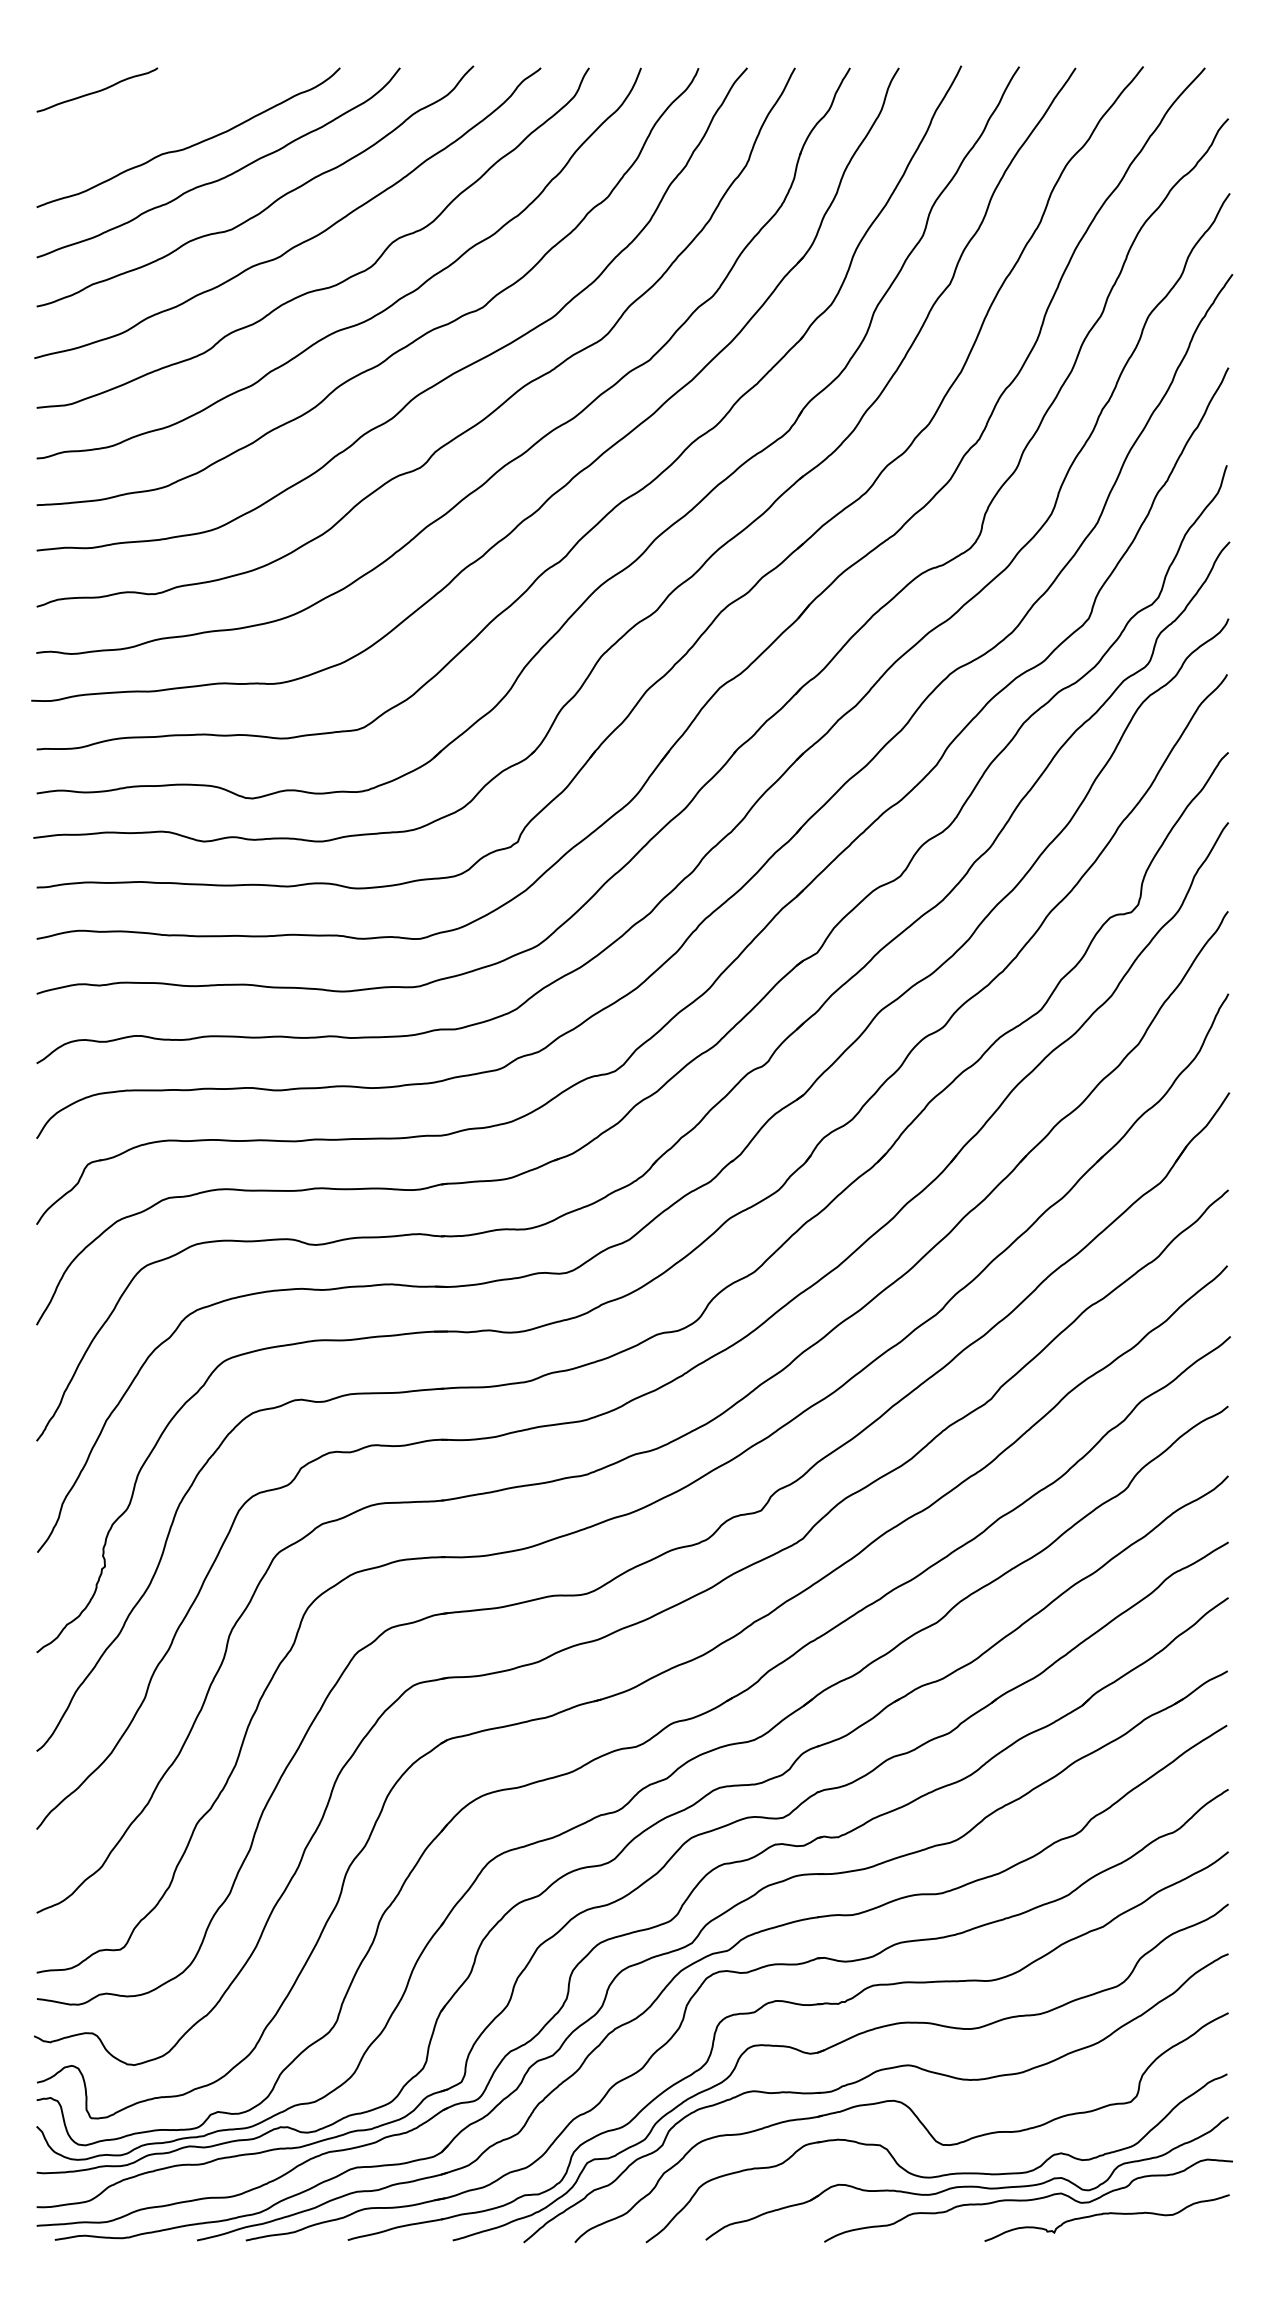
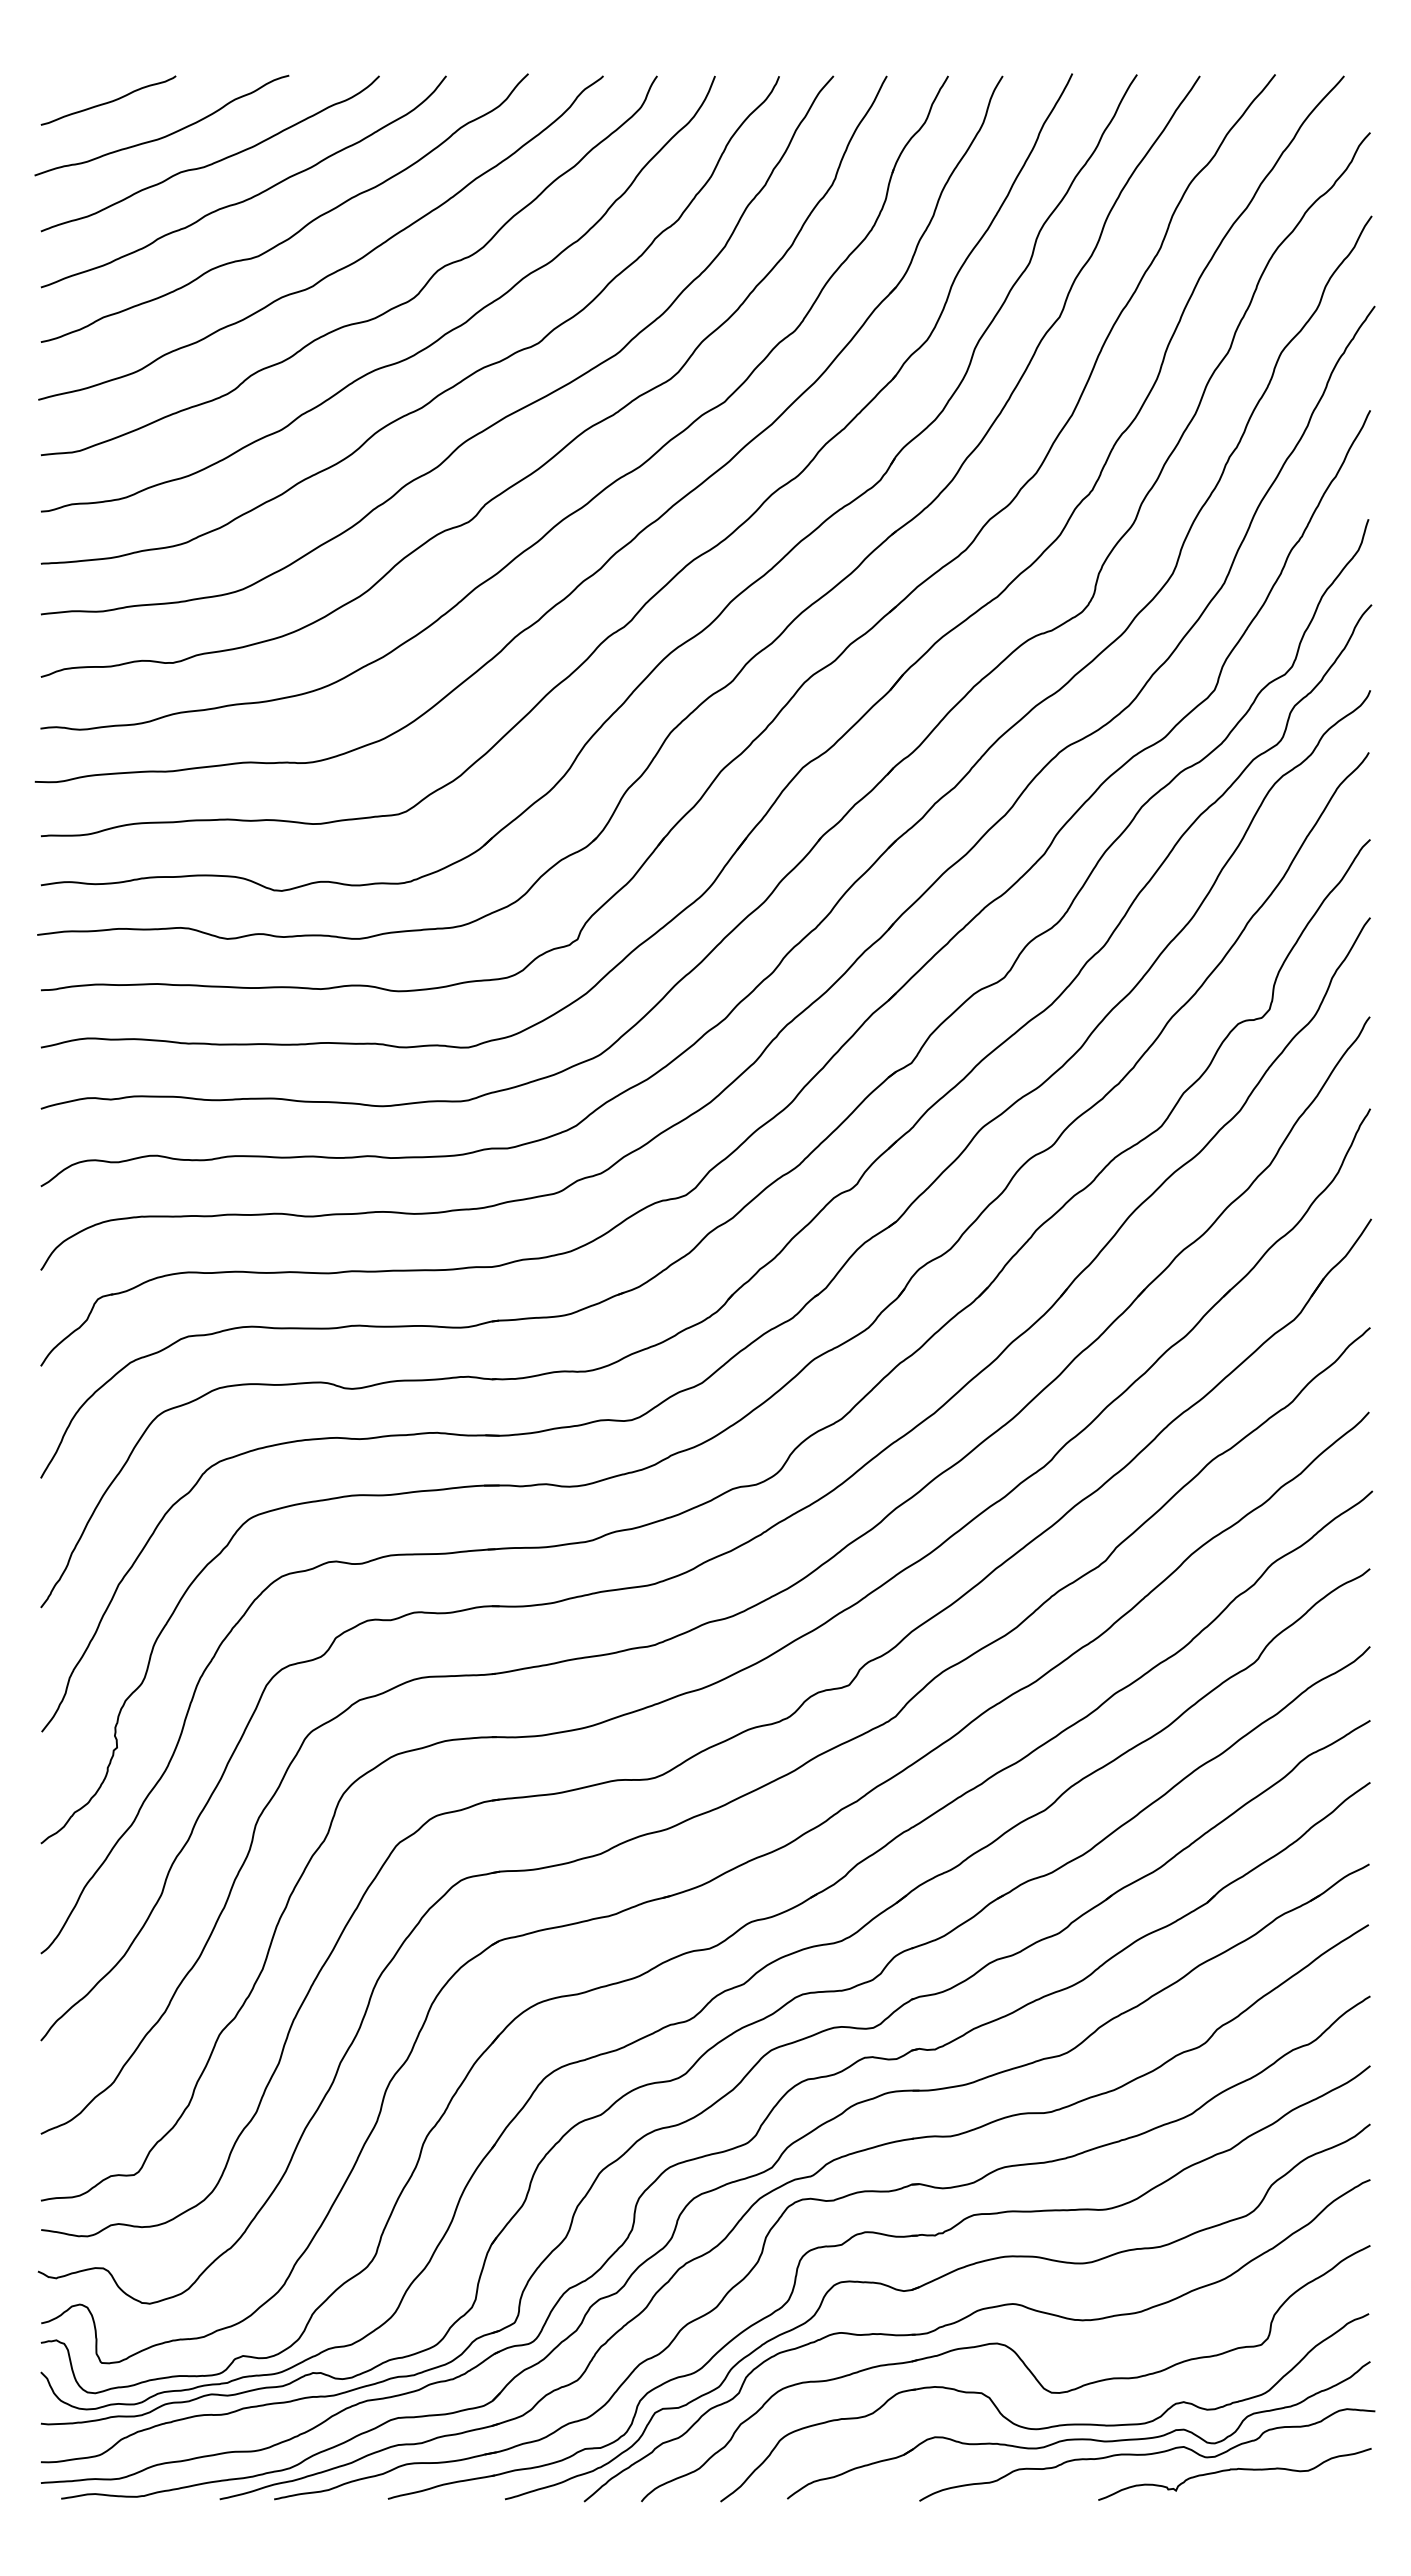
curve: (148, 121) -> (165, 135), added

